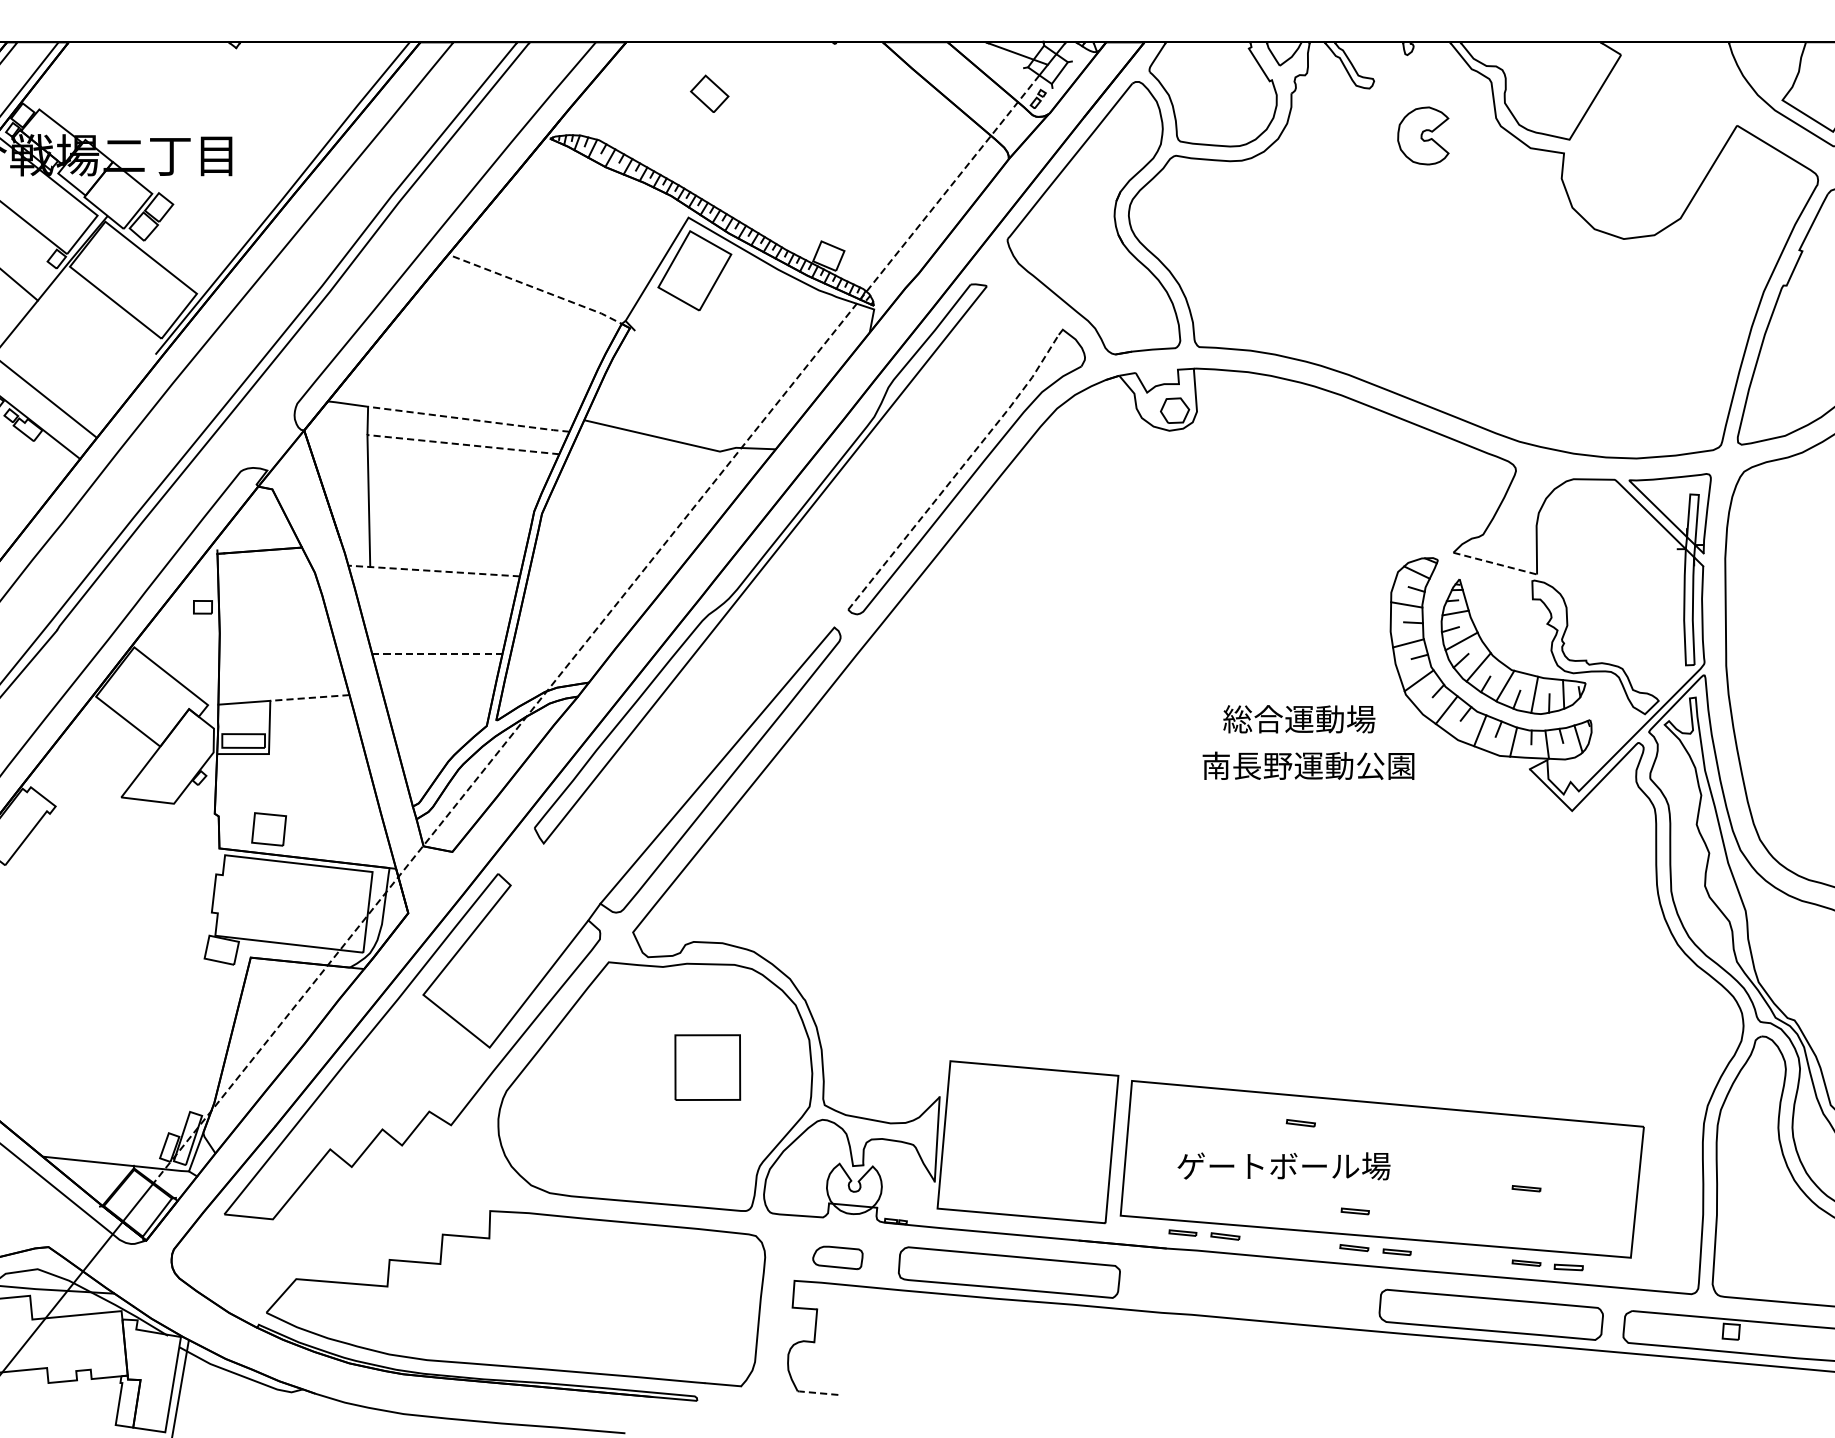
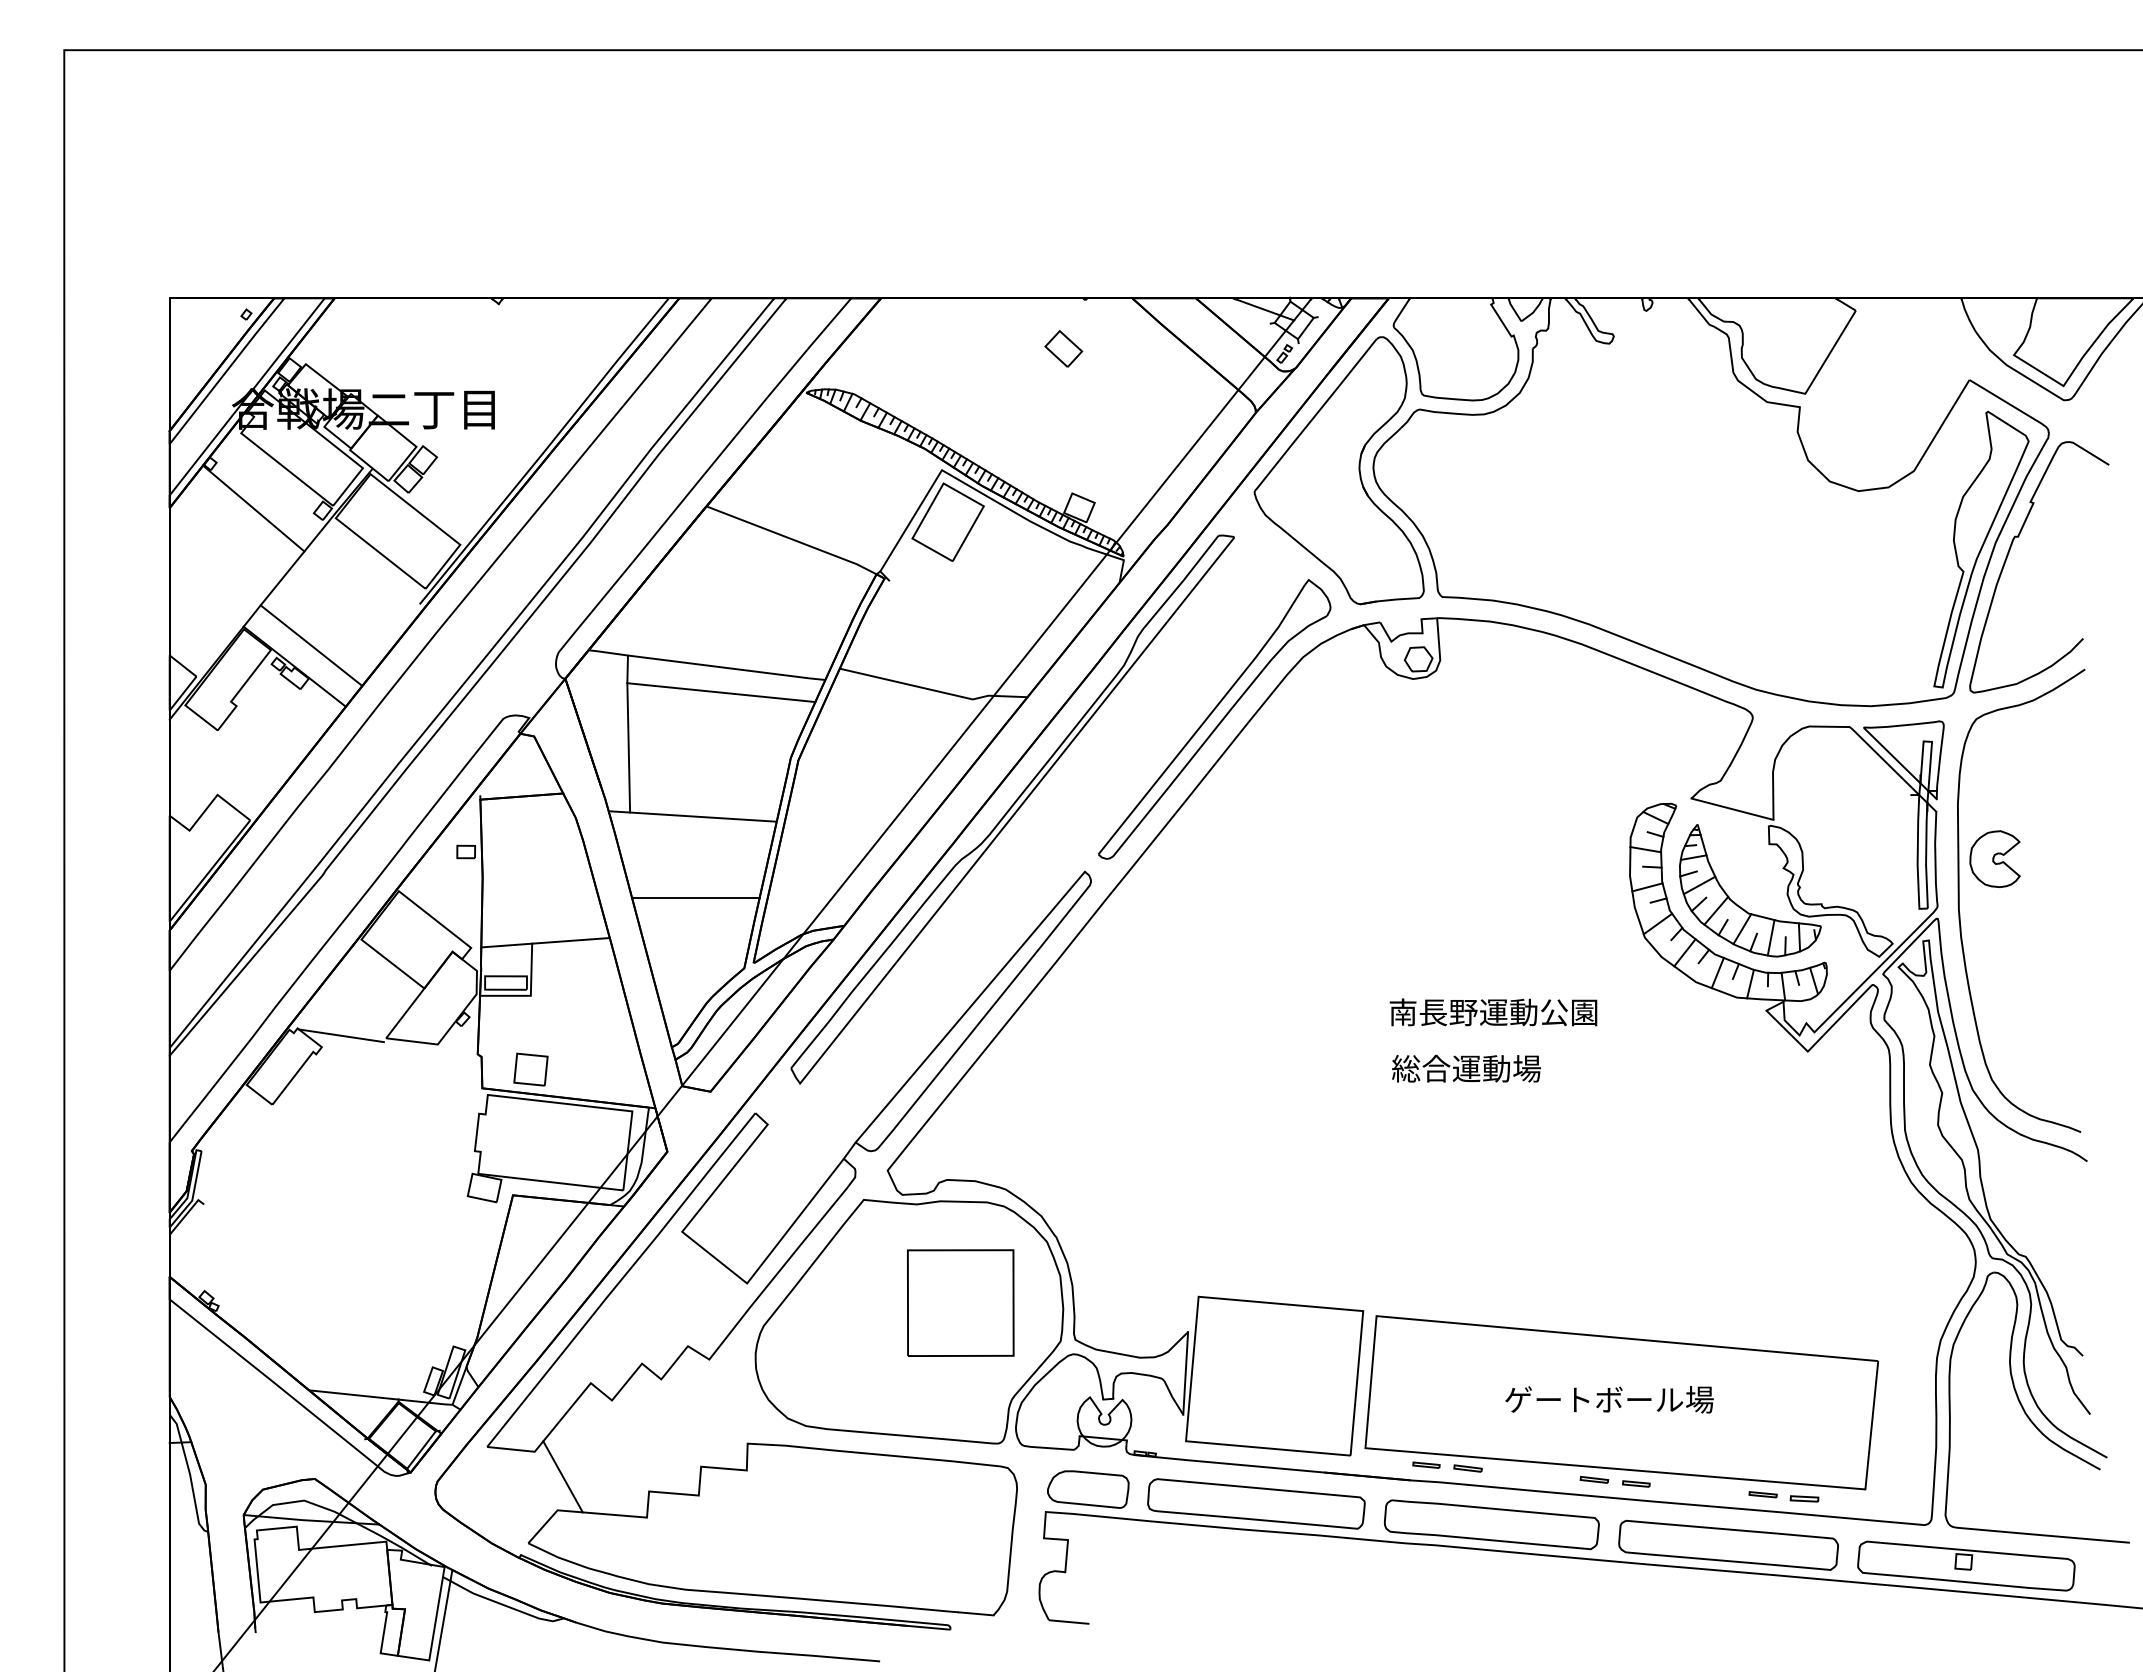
part: (709, 93) -> (1063, 348), moved
part: (1422, 135) -> (1994, 858), moved
line: (539, 289) -> (795, 540), dashed -> solid
part: (1749, 298) -> (1981, 549), added
line: (468, 419) -> (726, 667), dashed -> solid
line: (462, 444) -> (720, 692), dashed -> solid
line: (957, 473) -> (1205, 720), dashed -> solid
line: (1495, 563) -> (1732, 809), dashed -> solid
line: (432, 571) -> (691, 816), dashed -> solid
line: (596, 629) -> (851, 873), dashed -> solid
line: (436, 653) -> (695, 897), dashed -> solid
line: (309, 697) -> (570, 940), dashed -> solid
text: (1299, 719) -> (1466, 1068), moved
text: (1308, 765) -> (1493, 1012), moved
line: (74, 794) -> (340, 1035), added
part: (707, 1067) -> (960, 1302), size x1.67
part: (1300, 1123) -> (1541, 1357), removed
text: (1284, 1166) -> (1609, 1399), moved
part: (1525, 1188) -> (1762, 1421), removed
part: (1355, 1210) -> (1595, 1443), removed
line: (301, 1244) -> (562, 1476), added
part: (838, 1257) -> (1088, 1489), size x1.67
part: (1249, 1293) -> (1491, 1524), added
line: (818, 1393) -> (1069, 1622), dashed -> solid

